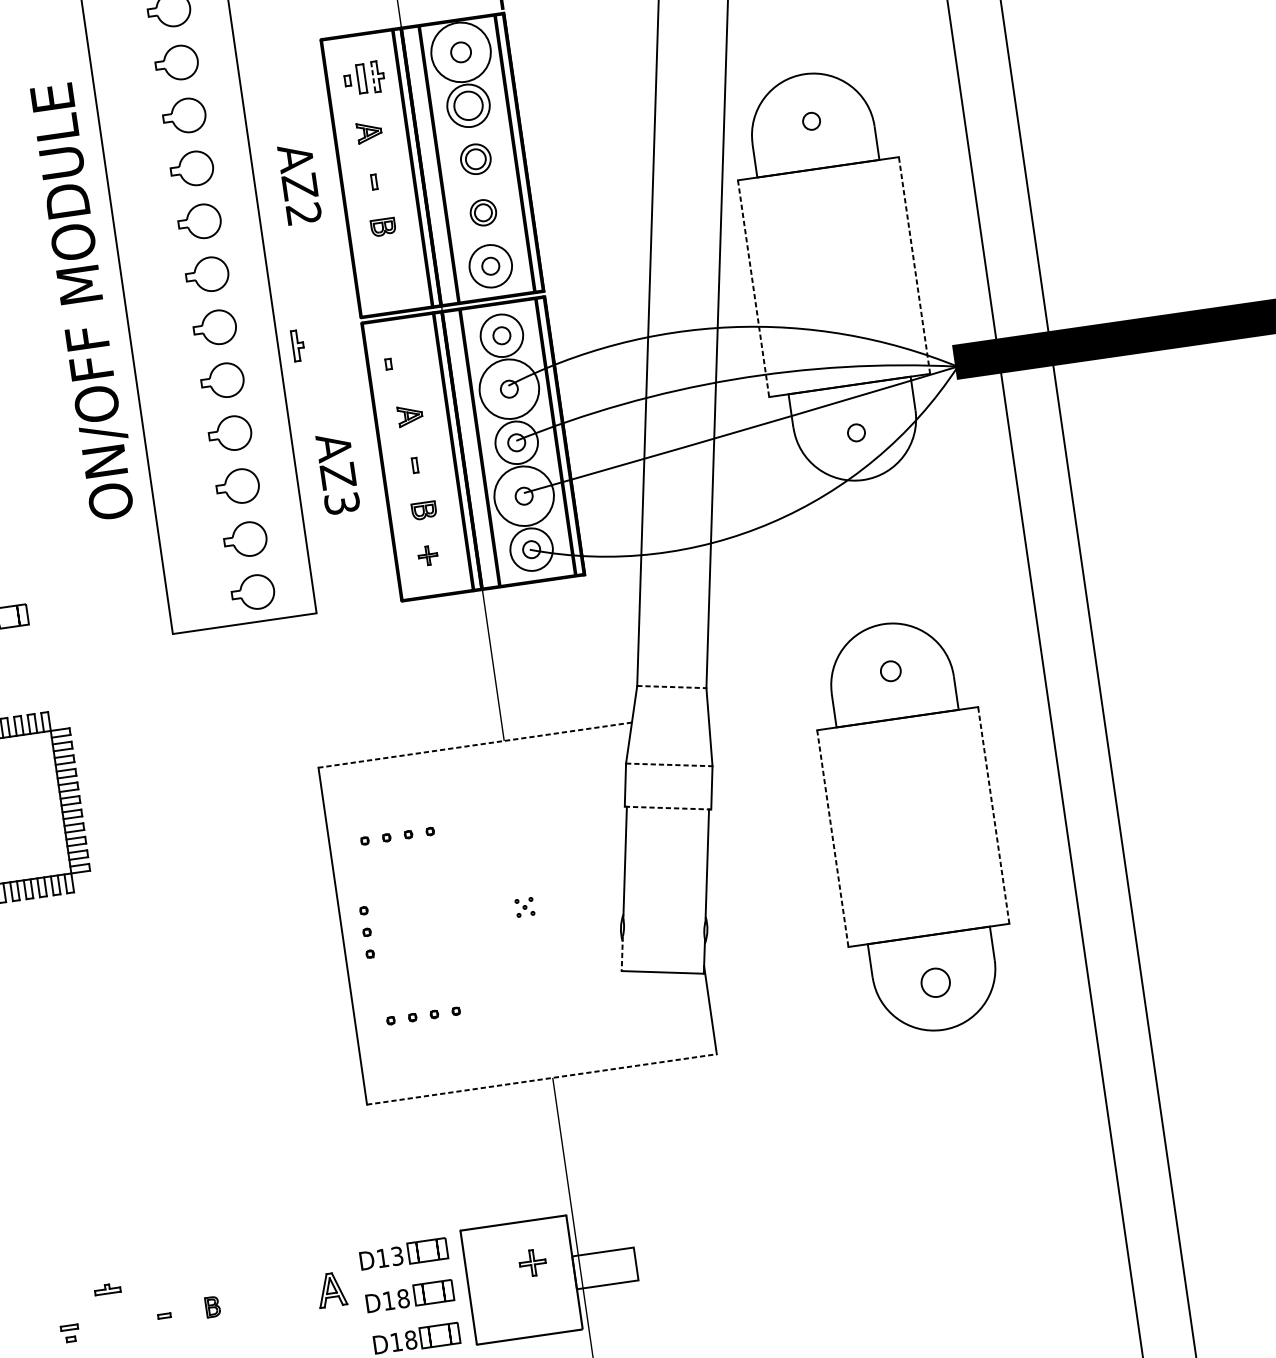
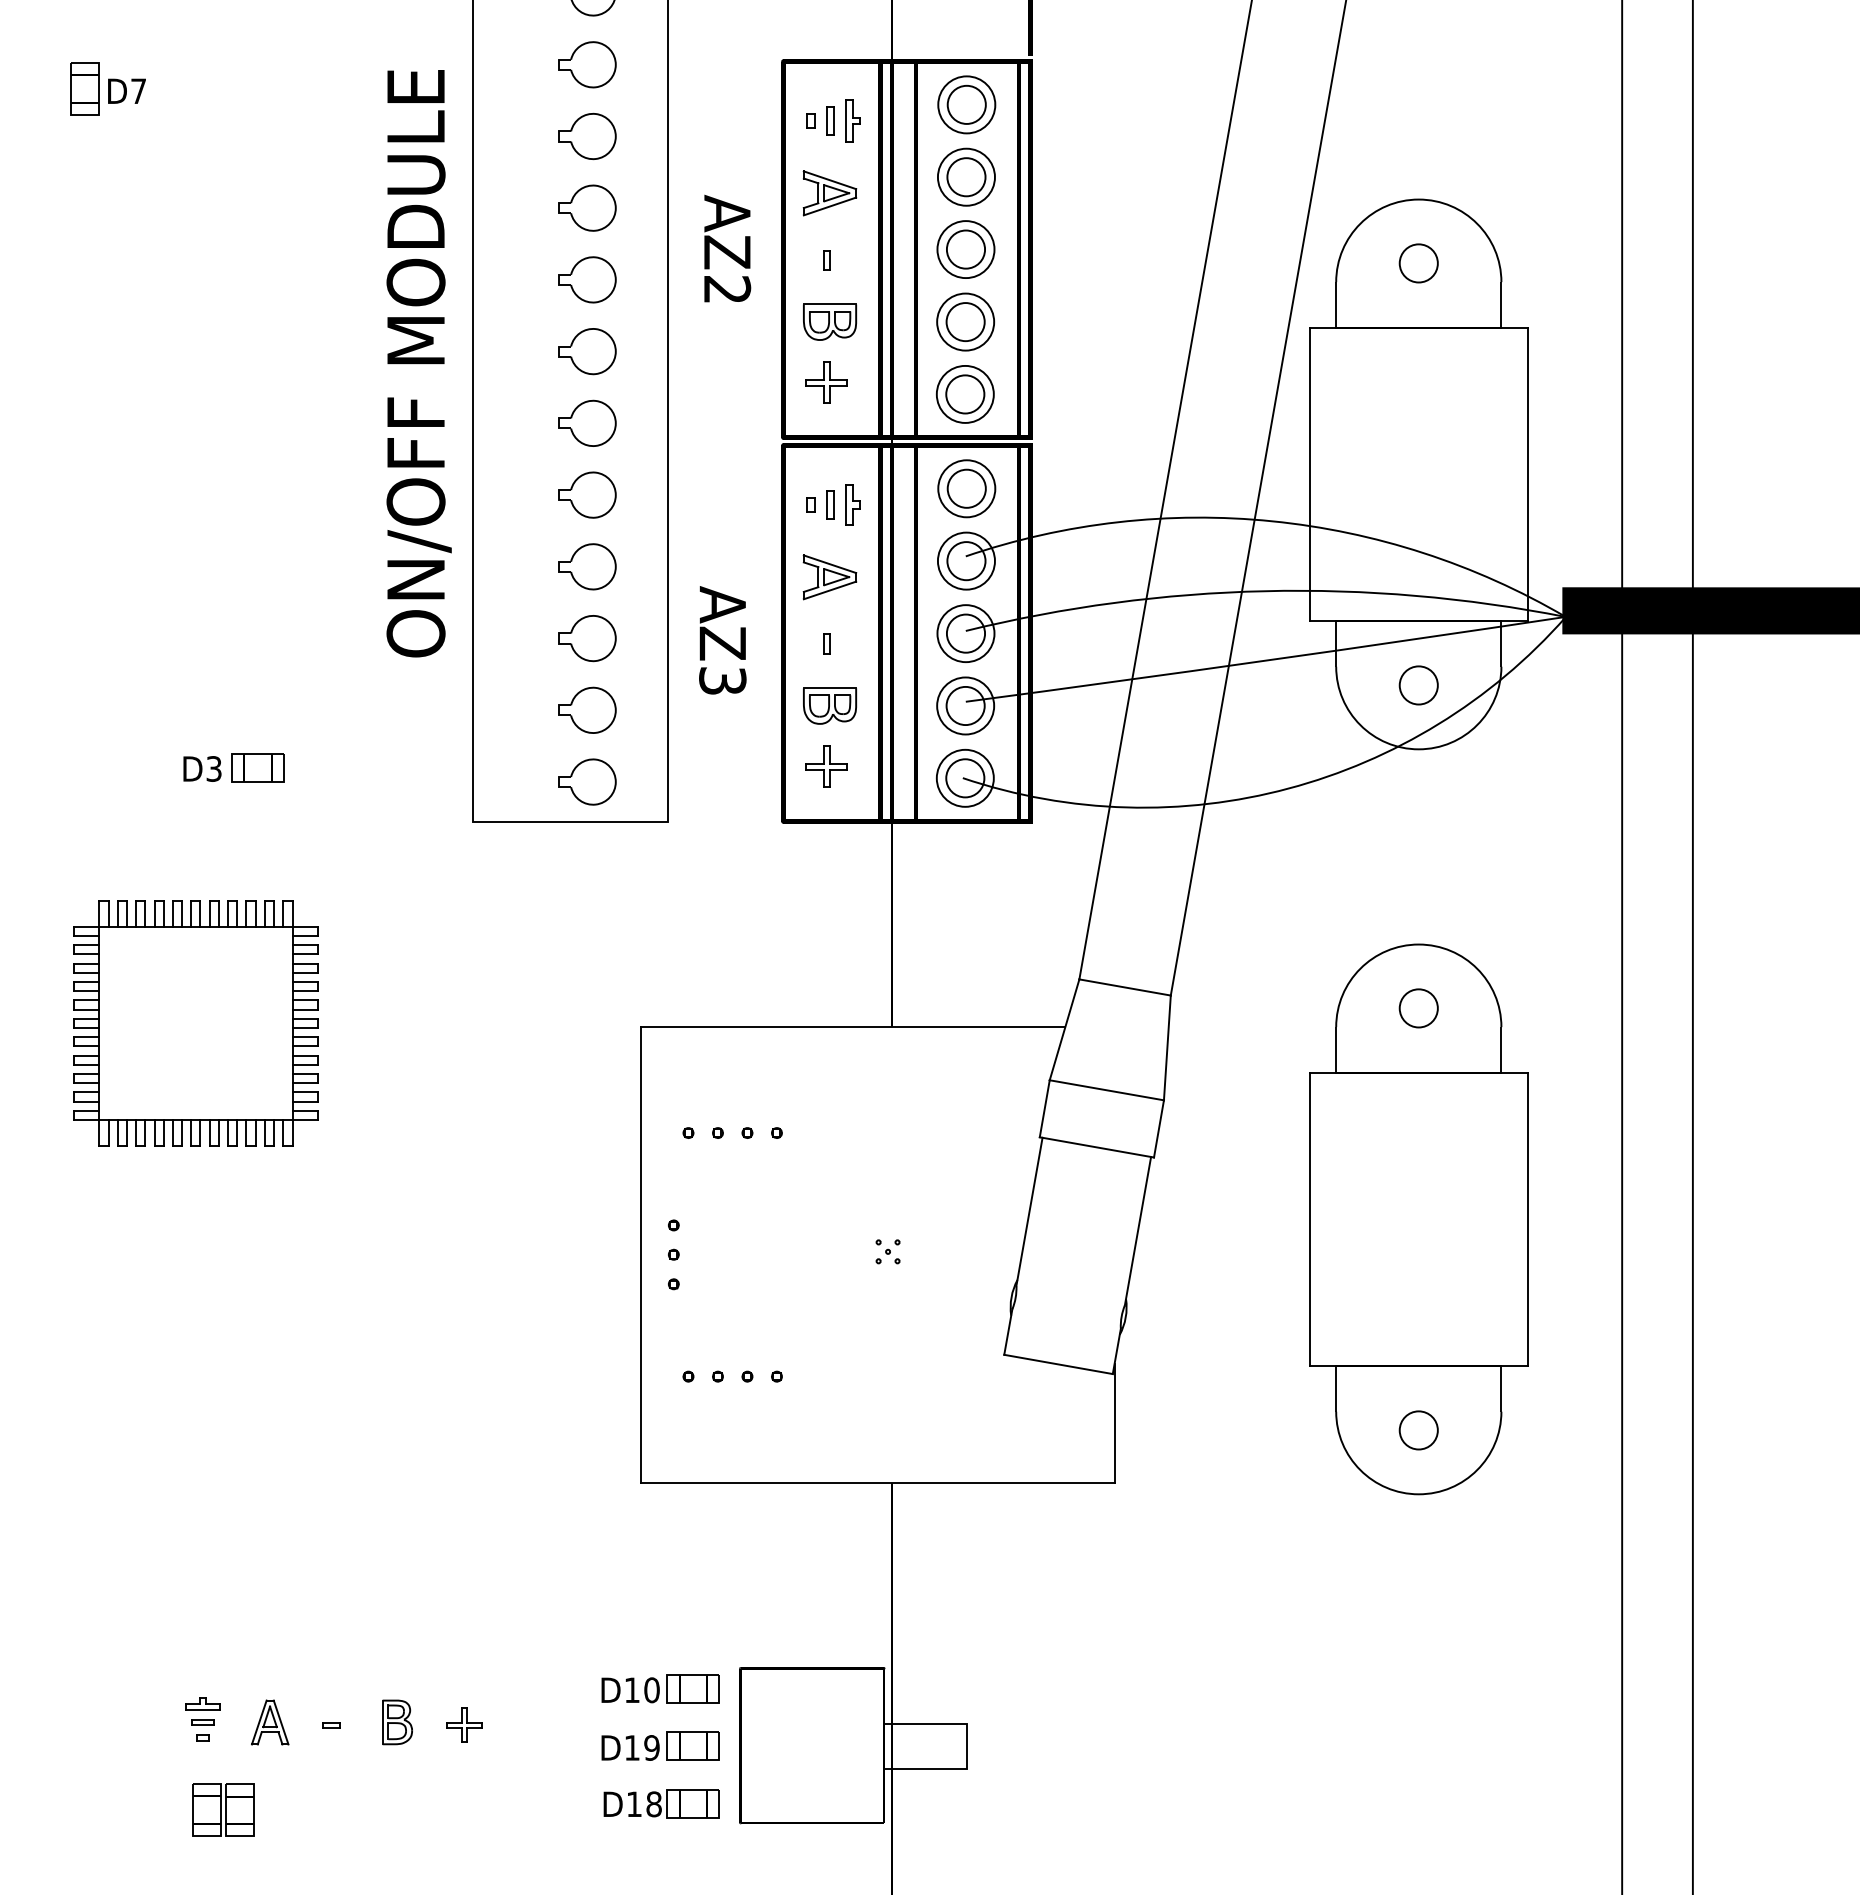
circle: (460, 52) -> (966, 104), size x0.71
circle: (460, 52) -> (966, 104), size x1.43
line: (373, 77) -> (845, 121), dashed -> solid
part: (362, 78) -> (830, 120), size x0.71
circle: (811, 121) -> (1418, 263), size x1.67
part: (369, 132) -> (829, 193), size x1.67
part: (475, 159) -> (965, 249), size x1.43
part: (483, 212) -> (965, 321), size x1.67
part: (383, 226) -> (830, 321), size x1.67
line: (914, 265) -> (1527, 474), dashed -> solid
circle: (490, 266) -> (965, 394), size x1.67
part: (387, 272) -> (826, 382), added
line: (753, 288) -> (1309, 474), dashed -> solid
circle: (501, 335) -> (966, 488), size x1.67
part: (298, 345) -> (852, 504), moved
part: (402, 361) -> (830, 504), added
circle: (508, 388) -> (965, 560), size x0.71
circle: (509, 389) -> (966, 561), size x1.67
part: (410, 415) -> (829, 577), size x1.67
circle: (856, 432) -> (1418, 685), size x1.67
circle: (516, 442) -> (965, 633), size x1.67
circle: (524, 495) -> (965, 705), size x0.71
circle: (524, 495) -> (965, 705), size x1.67
part: (424, 510) -> (830, 705), size x1.67
circle: (531, 549) -> (965, 778), size x1.67
part: (427, 555) -> (826, 766), size x1.67
circle: (890, 671) -> (1418, 1008), size x1.43
line: (672, 687) -> (1125, 987), dashed -> solid
line: (474, 744) -> (852, 1026), dashed -> solid
line: (669, 765) -> (1106, 1090), dashed -> solid
line: (667, 808) -> (1096, 1147), dashed -> solid
line: (993, 815) -> (1527, 1219), dashed -> solid
line: (832, 838) -> (1309, 1219), dashed -> solid
line: (622, 954) -> (1008, 1332), dashed -> solid
line: (541, 1079) -> (877, 1483), dashed -> solid
text: (397, 1256) -> (651, 1690), D13 -> D10
part: (532, 1262) -> (464, 1724), moved
part: (107, 1289) -> (202, 1703), moved
part: (331, 1289) -> (270, 1722), moved
text: (403, 1298) -> (651, 1747), D18 -> D19
part: (212, 1307) -> (397, 1722), size x1.67

